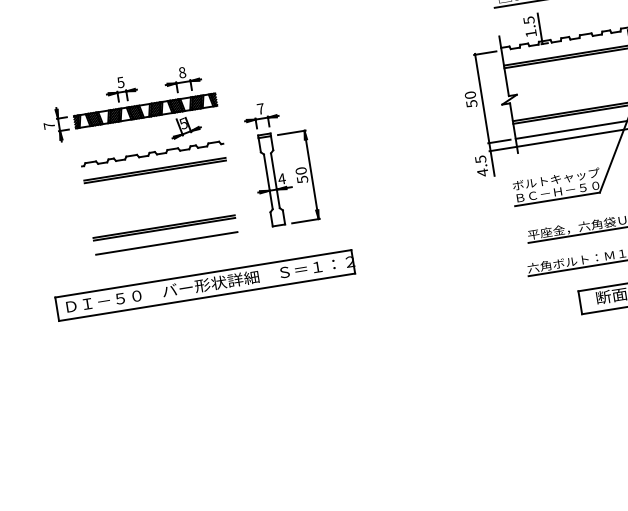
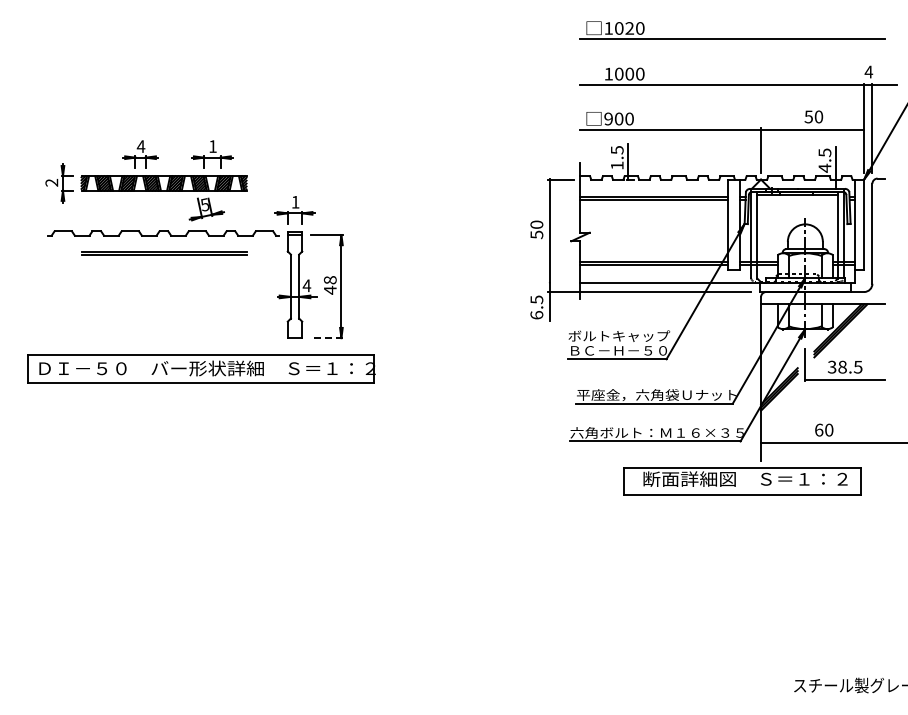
text: (181, 72) -> (212, 146), 8 -> 1
text: (120, 82) -> (140, 146), 5 -> 4
text: (260, 109) -> (295, 202), 7 -> 1
text: (49, 125) -> (51, 182), 7 -> 2
line: (499, 141) -> (561, 282), removed
part: (152, 153) -> (164, 233), size x1.4
text: (482, 172) -> (536, 314), 4.5 -> 6.5
text: (302, 175) -> (330, 285), 50 -> 48
line: (305, 221) -> (326, 338), solid -> dashed
line: (164, 227) -> (164, 319), removed
line: (167, 242) -> (164, 337), removed
part: (205, 284) -> (201, 368), moved

